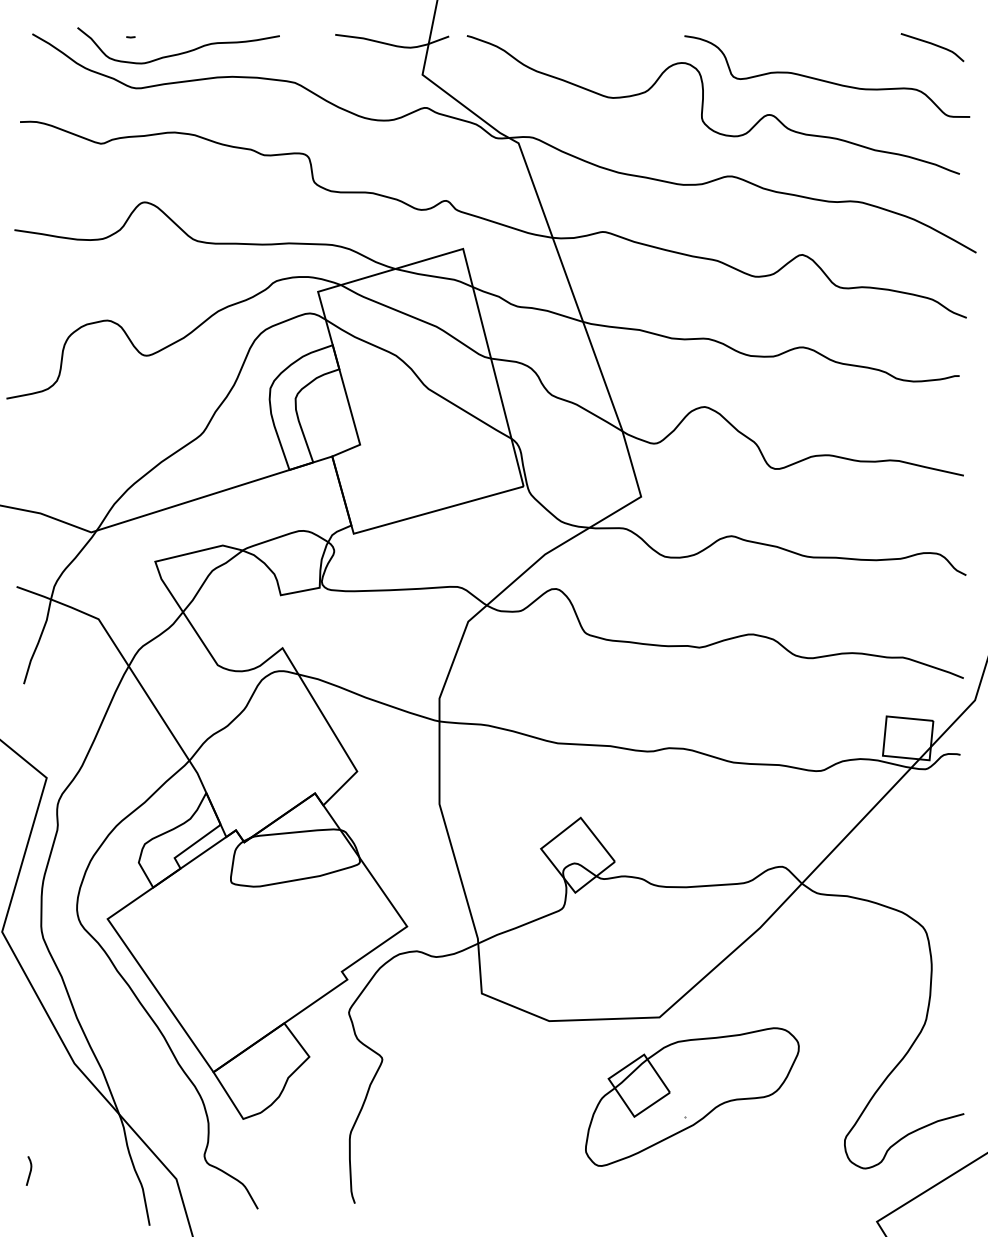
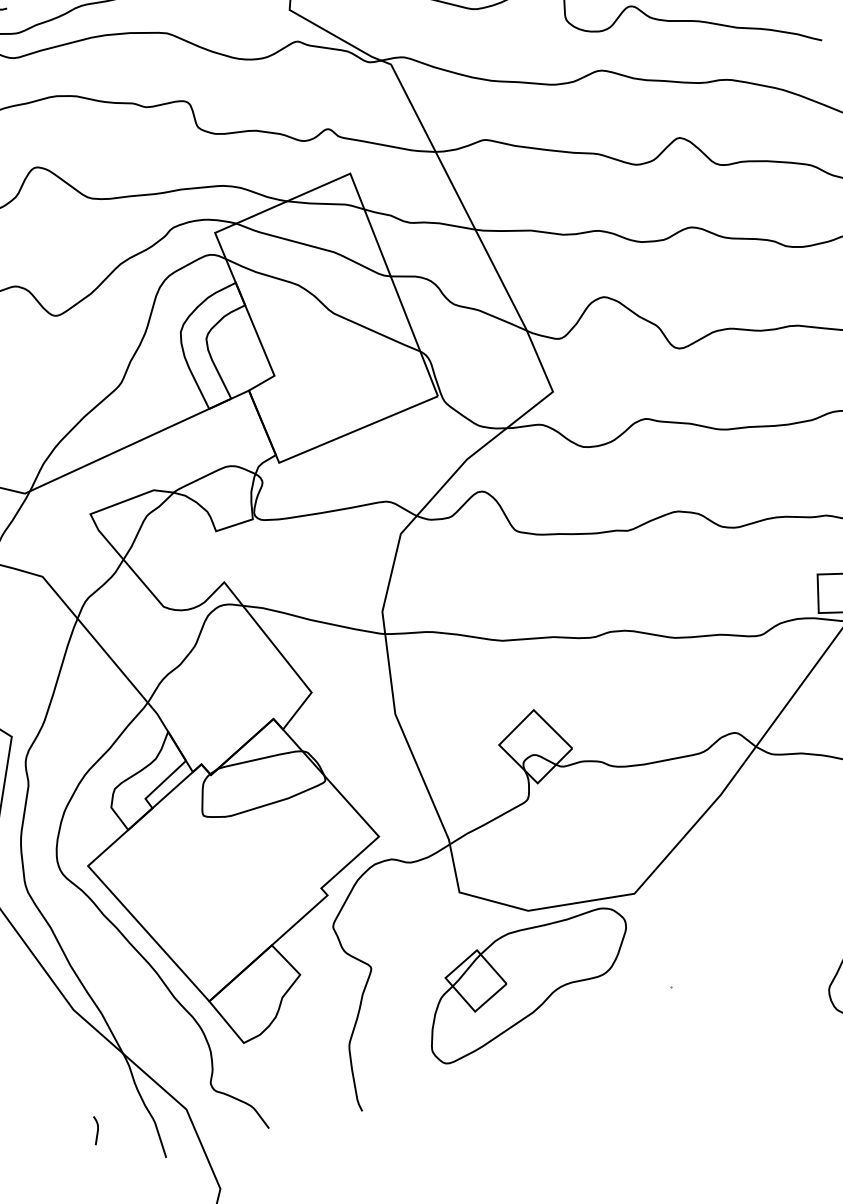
part: (692, 1096) -> (528, 984), moved
curve: (29, 1171) -> (96, 1130), moved

